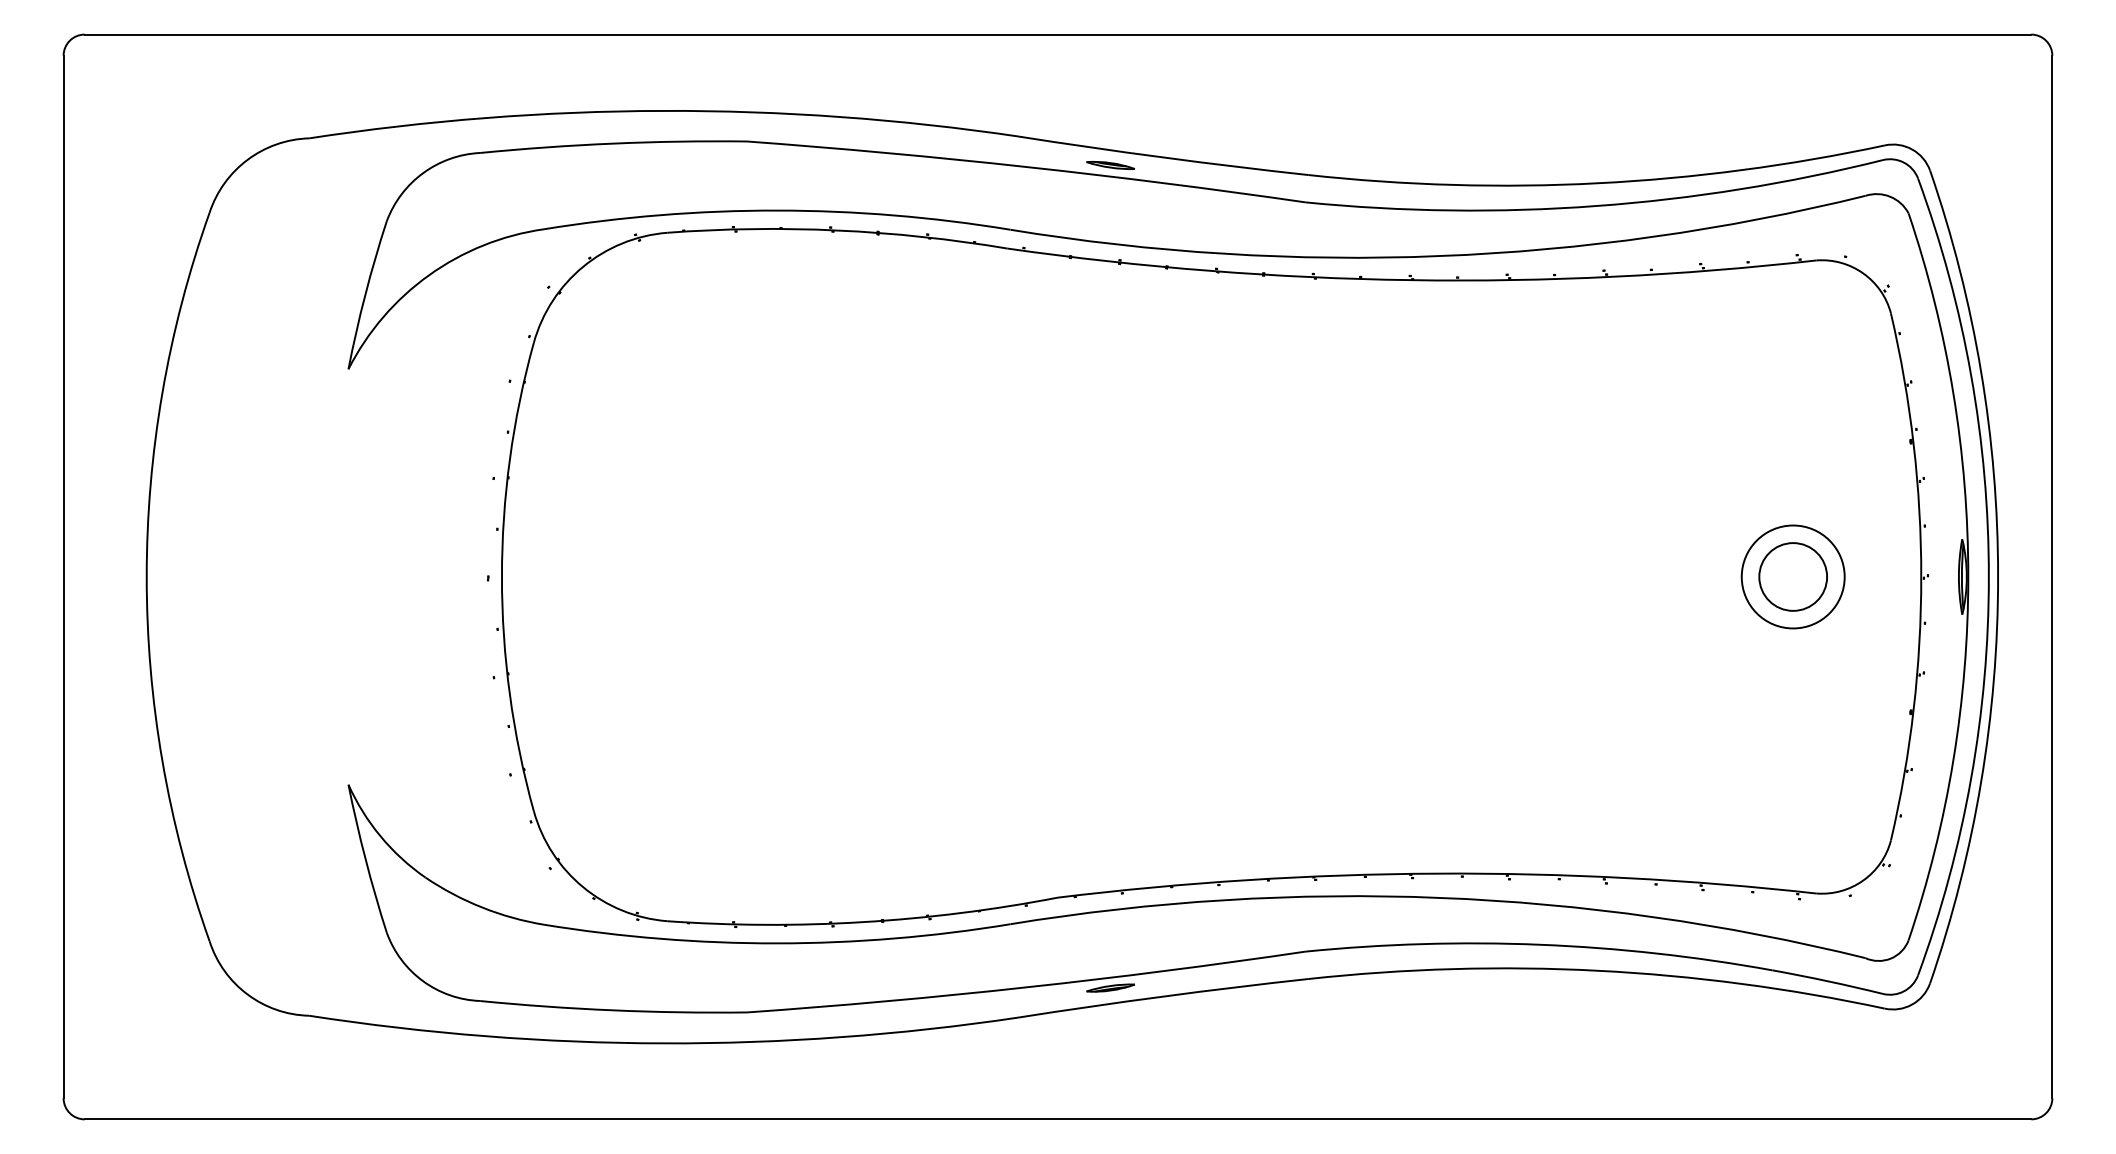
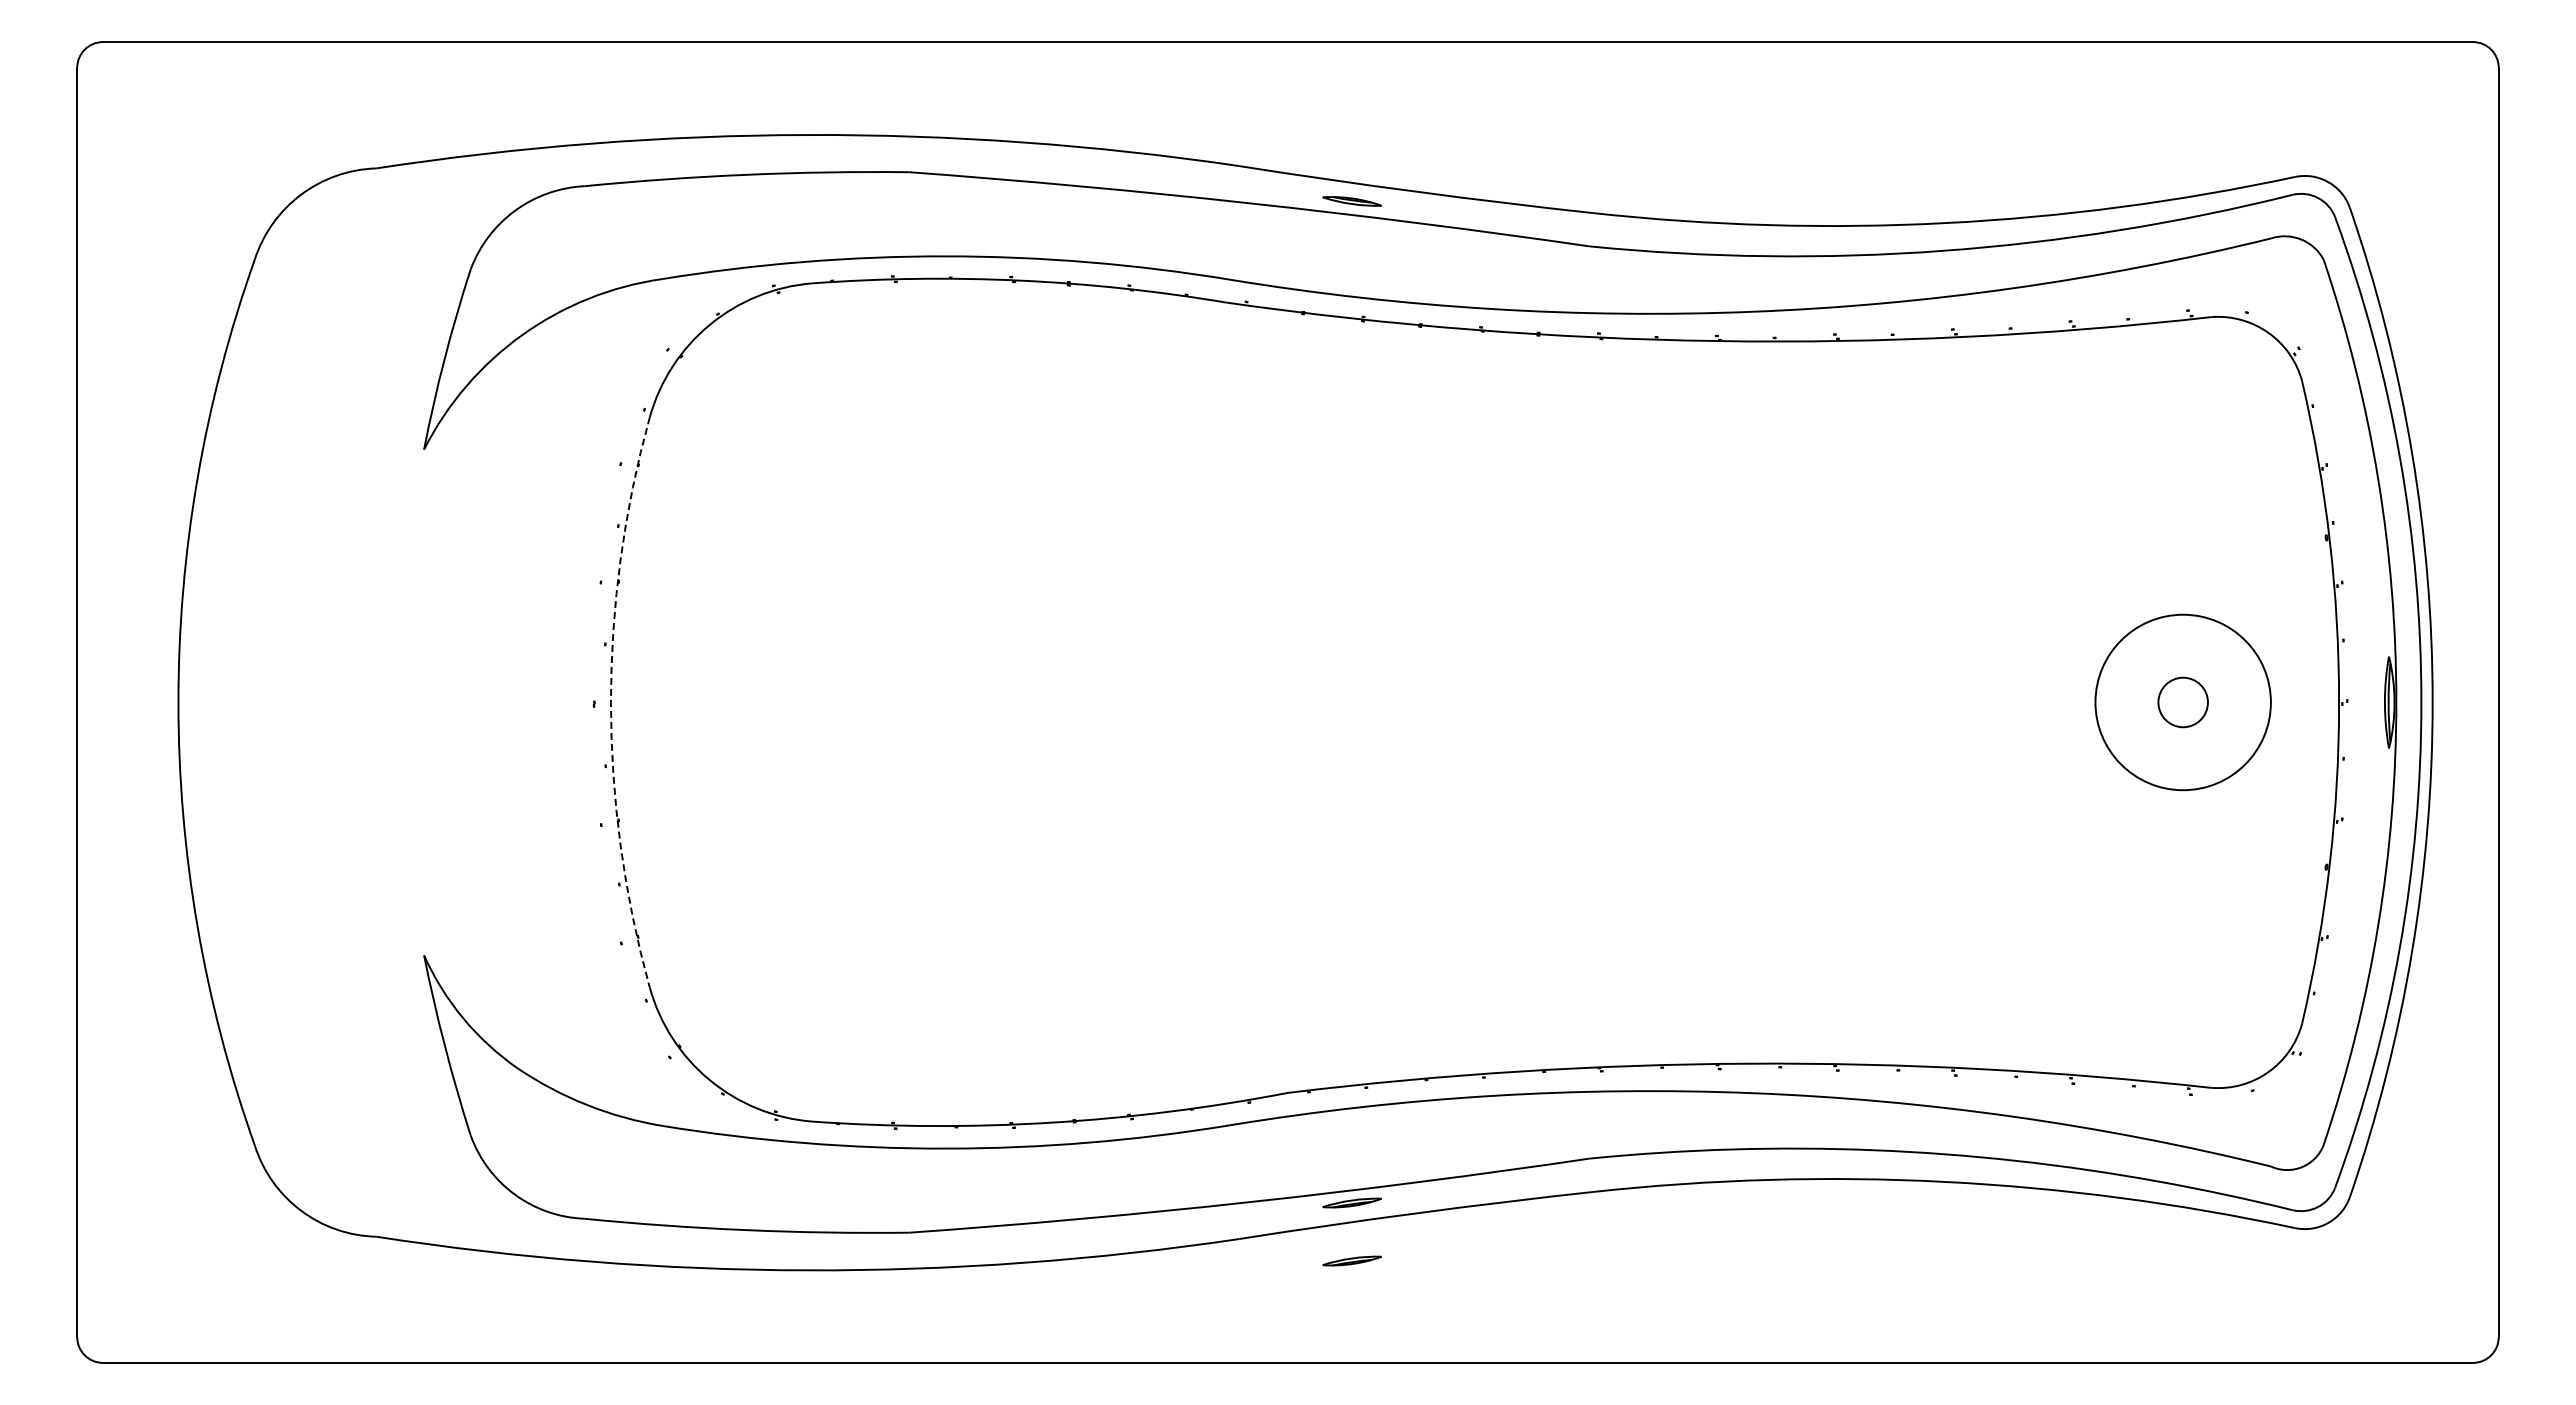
arc: (501, 577) -> (610, 702), solid -> dashed
circle: (1792, 577) -> (2182, 702), size x0.6
circle: (1792, 577) -> (2182, 702), size x1.4
part: (1110, 1035) -> (1351, 1260), added

